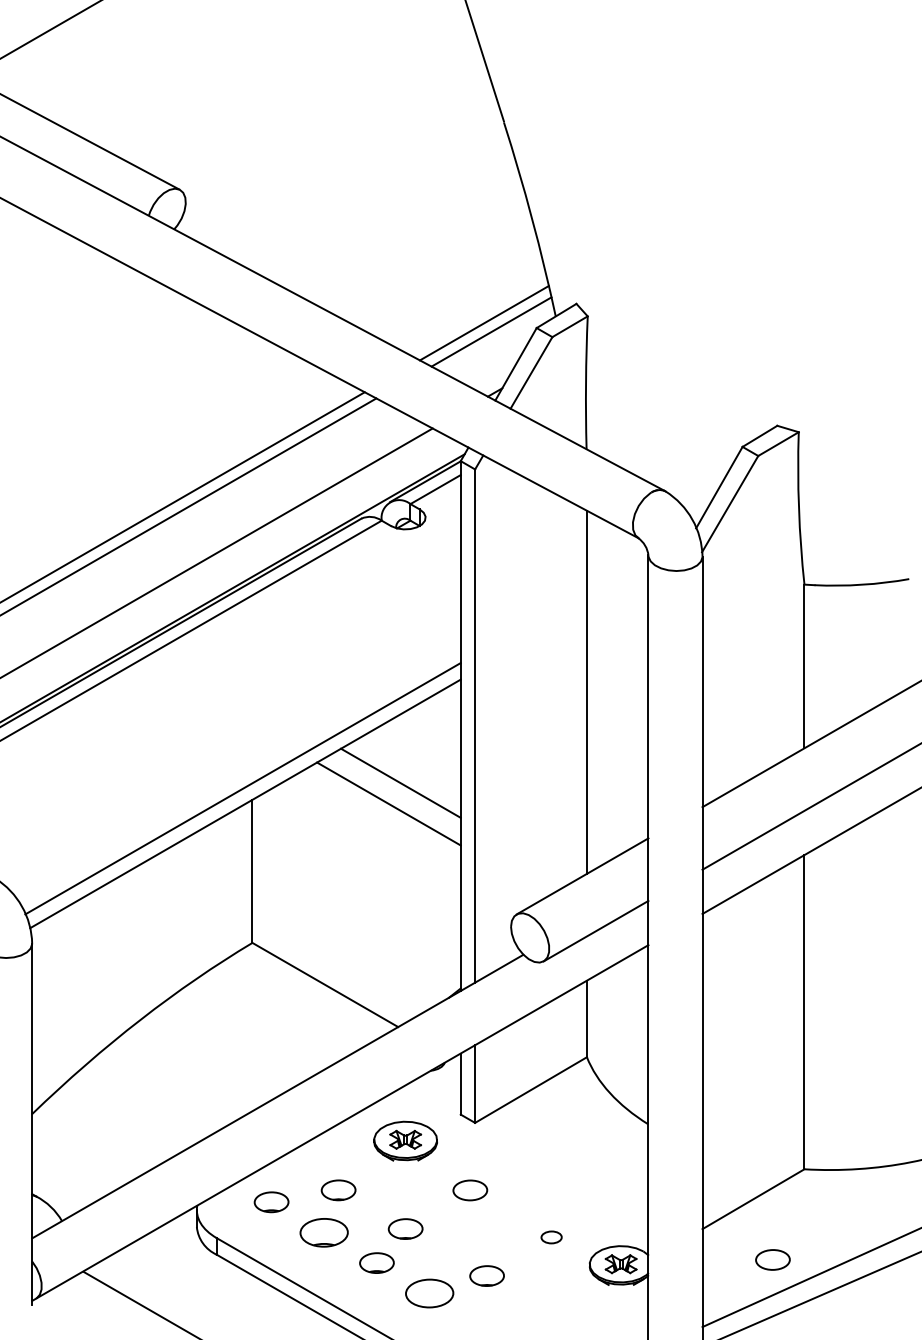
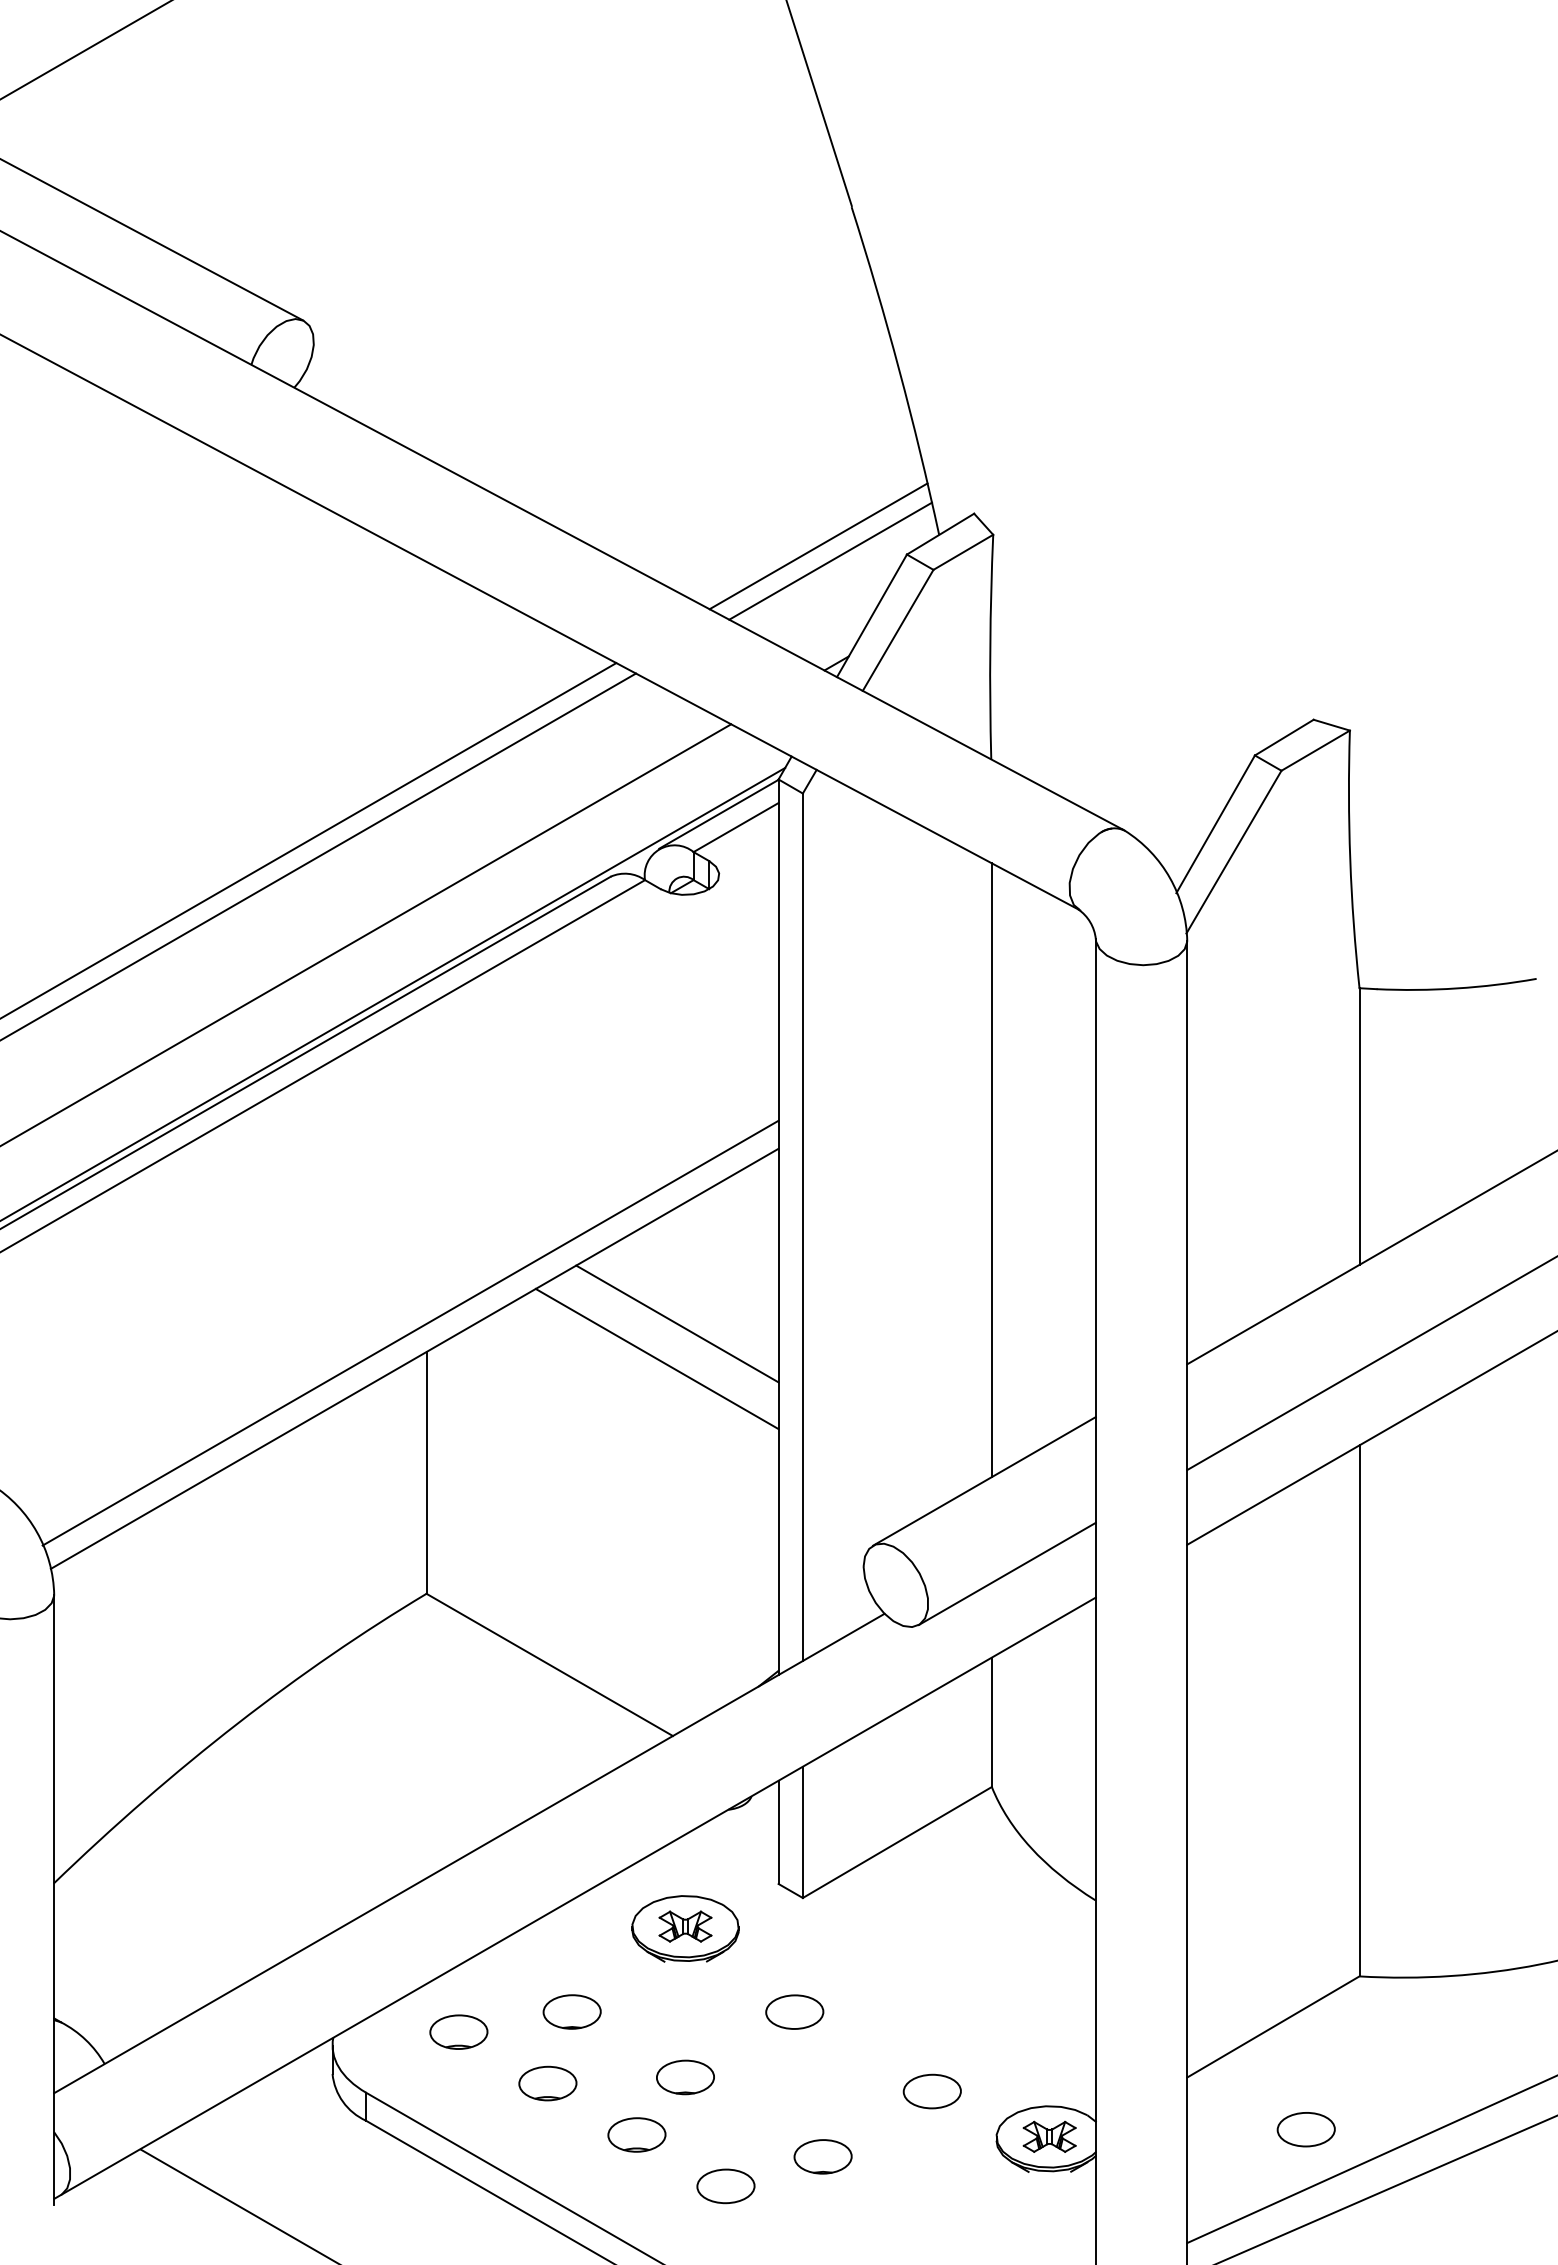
part: (324, 1232) -> (548, 2083), size x0.71
part: (551, 1237) -> (931, 2091), size x1.67
part: (429, 1293) -> (725, 2186), size x0.71

